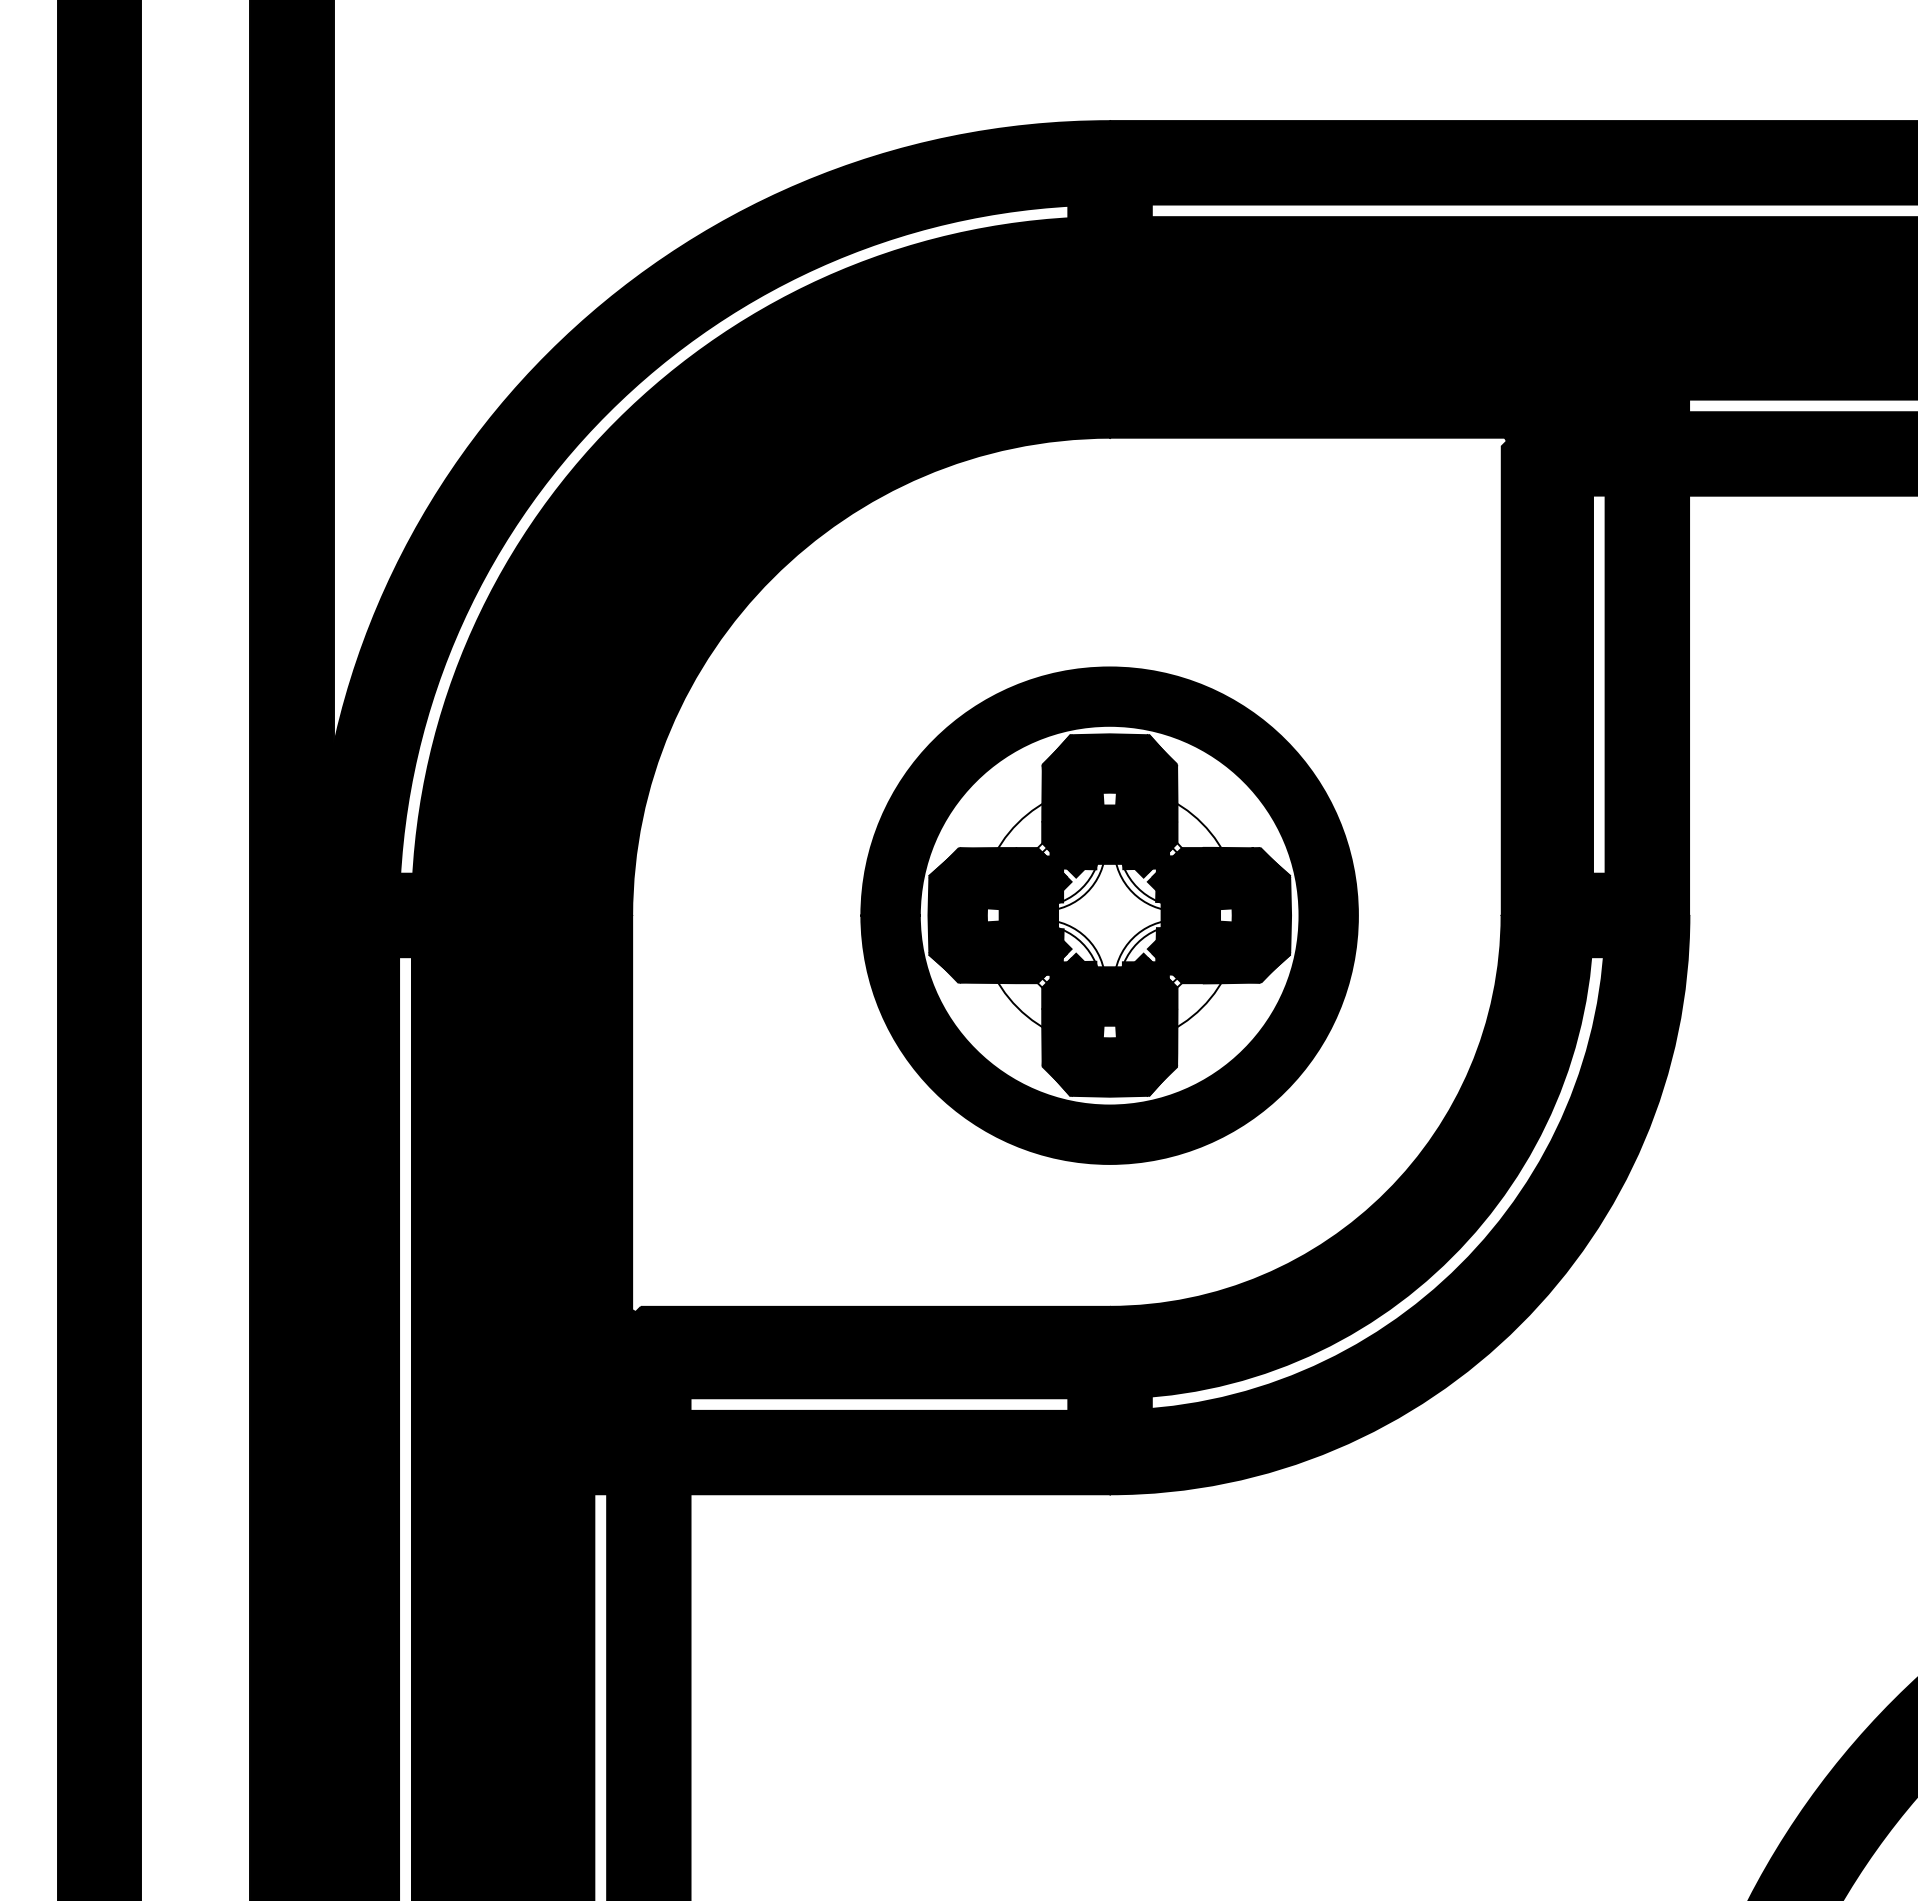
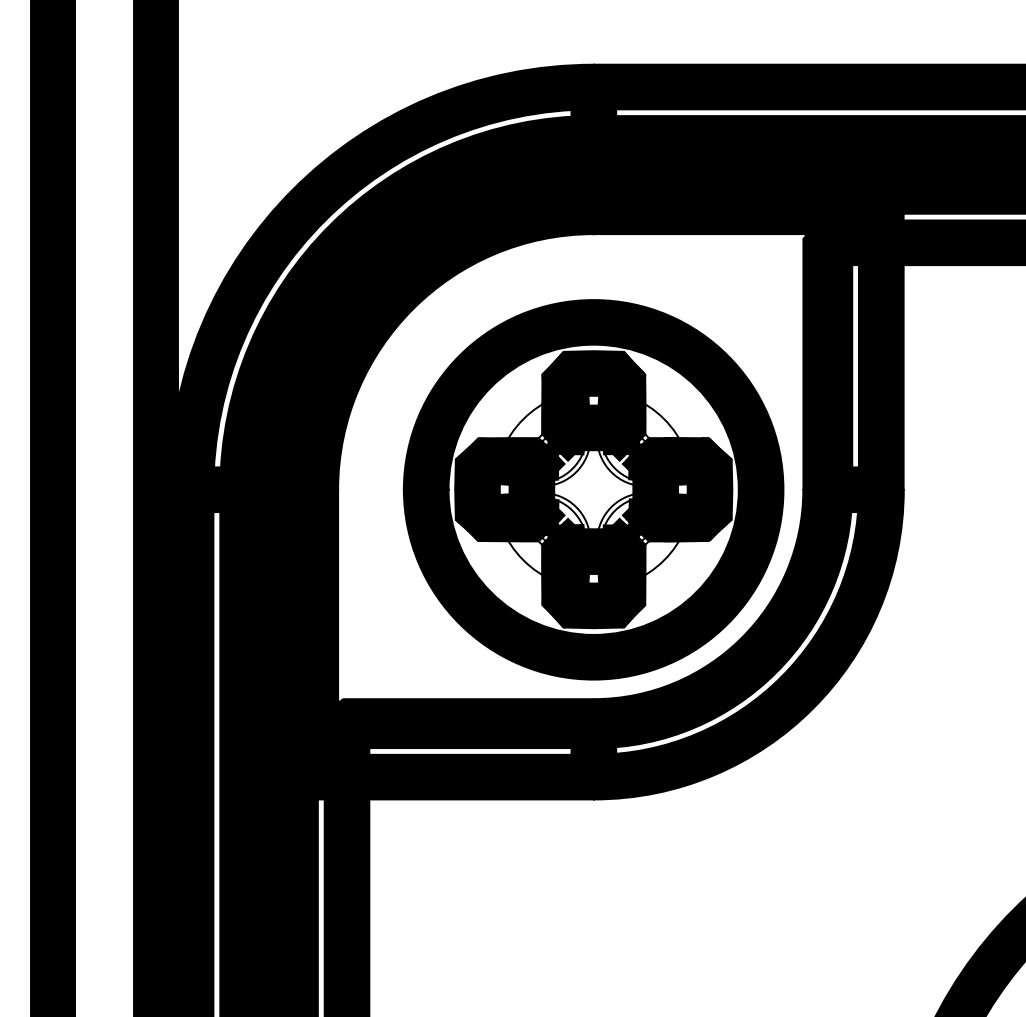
part: (1109, 914) -> (593, 489), size x1.43

